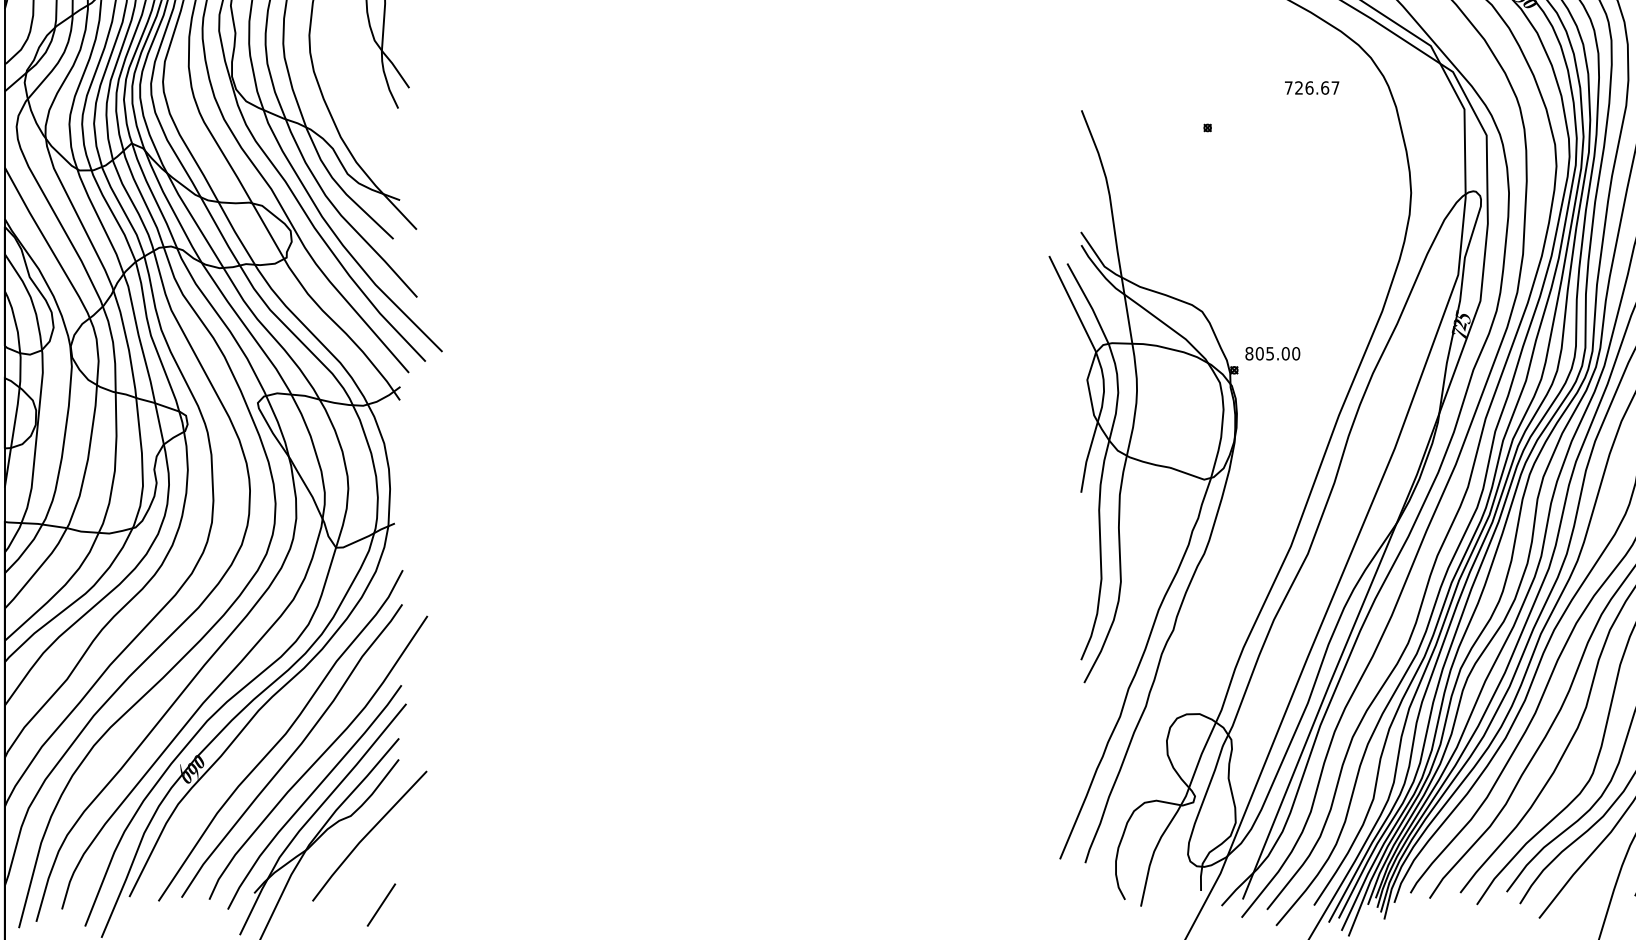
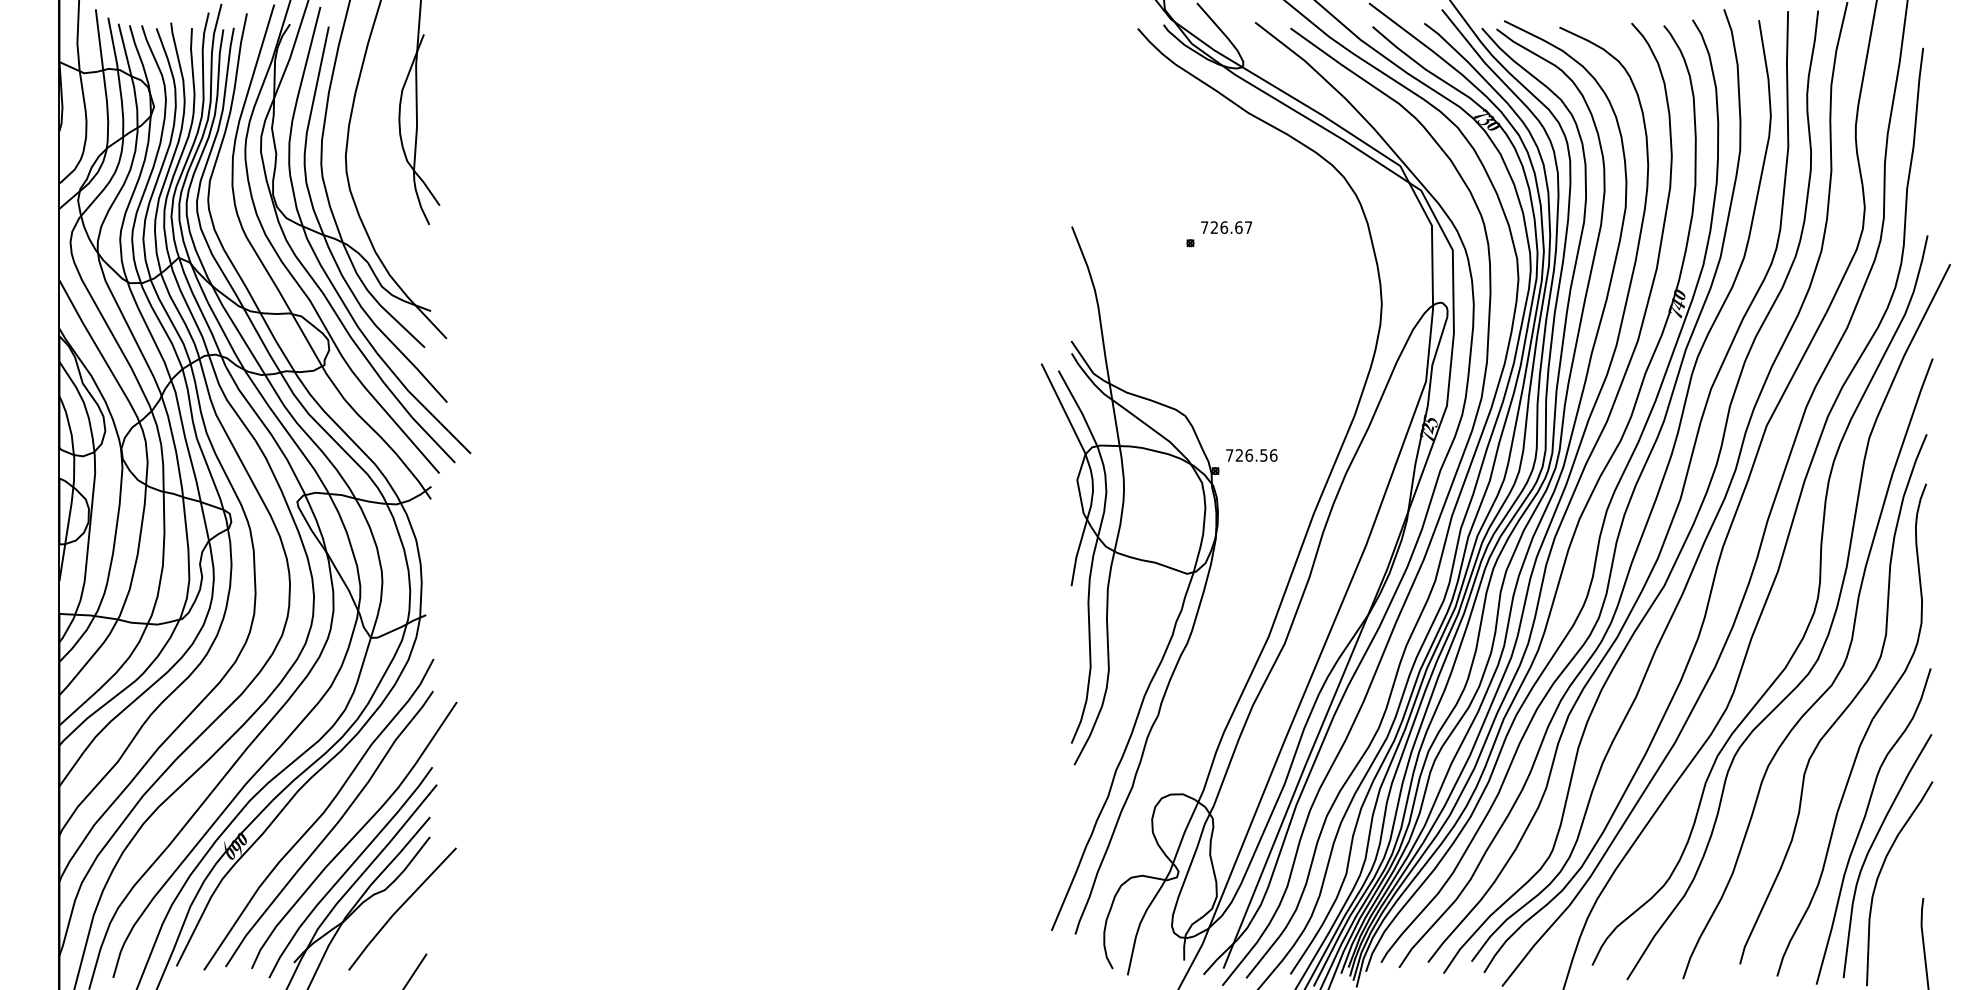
text: (1311, 87) -> (1226, 227), moved
text: (1272, 353) -> (1251, 455), 805.00 -> 726.56

